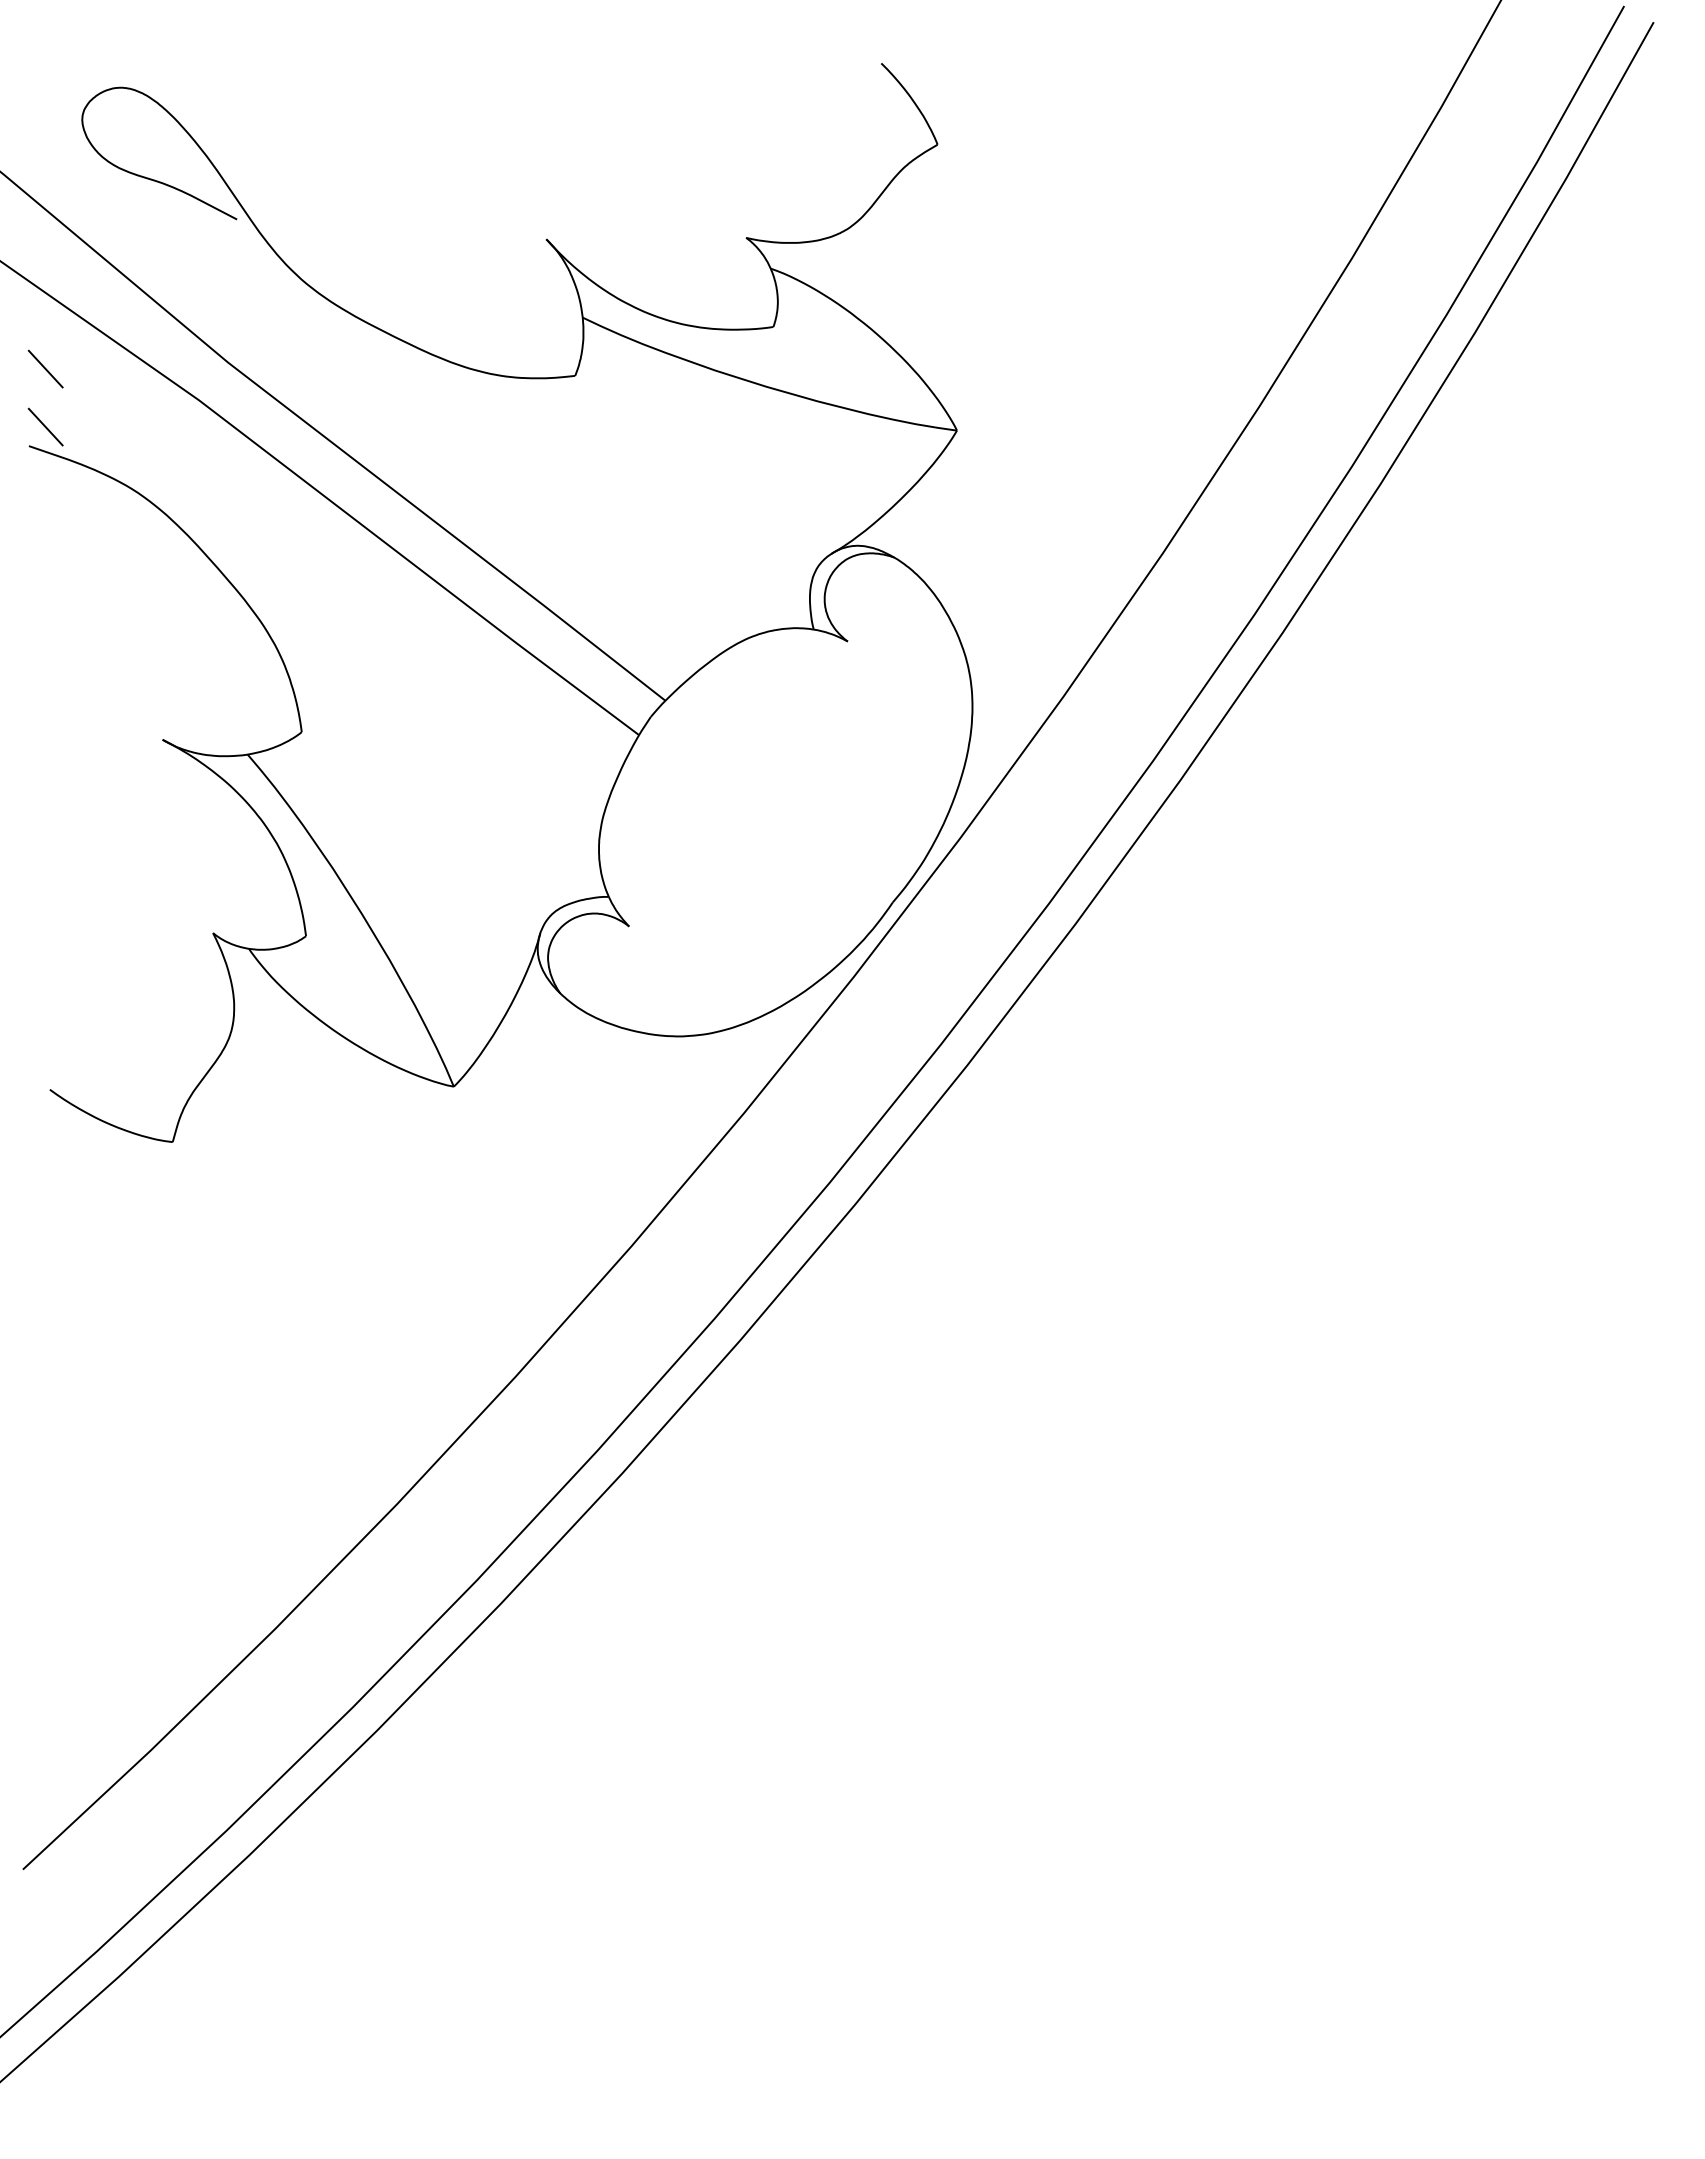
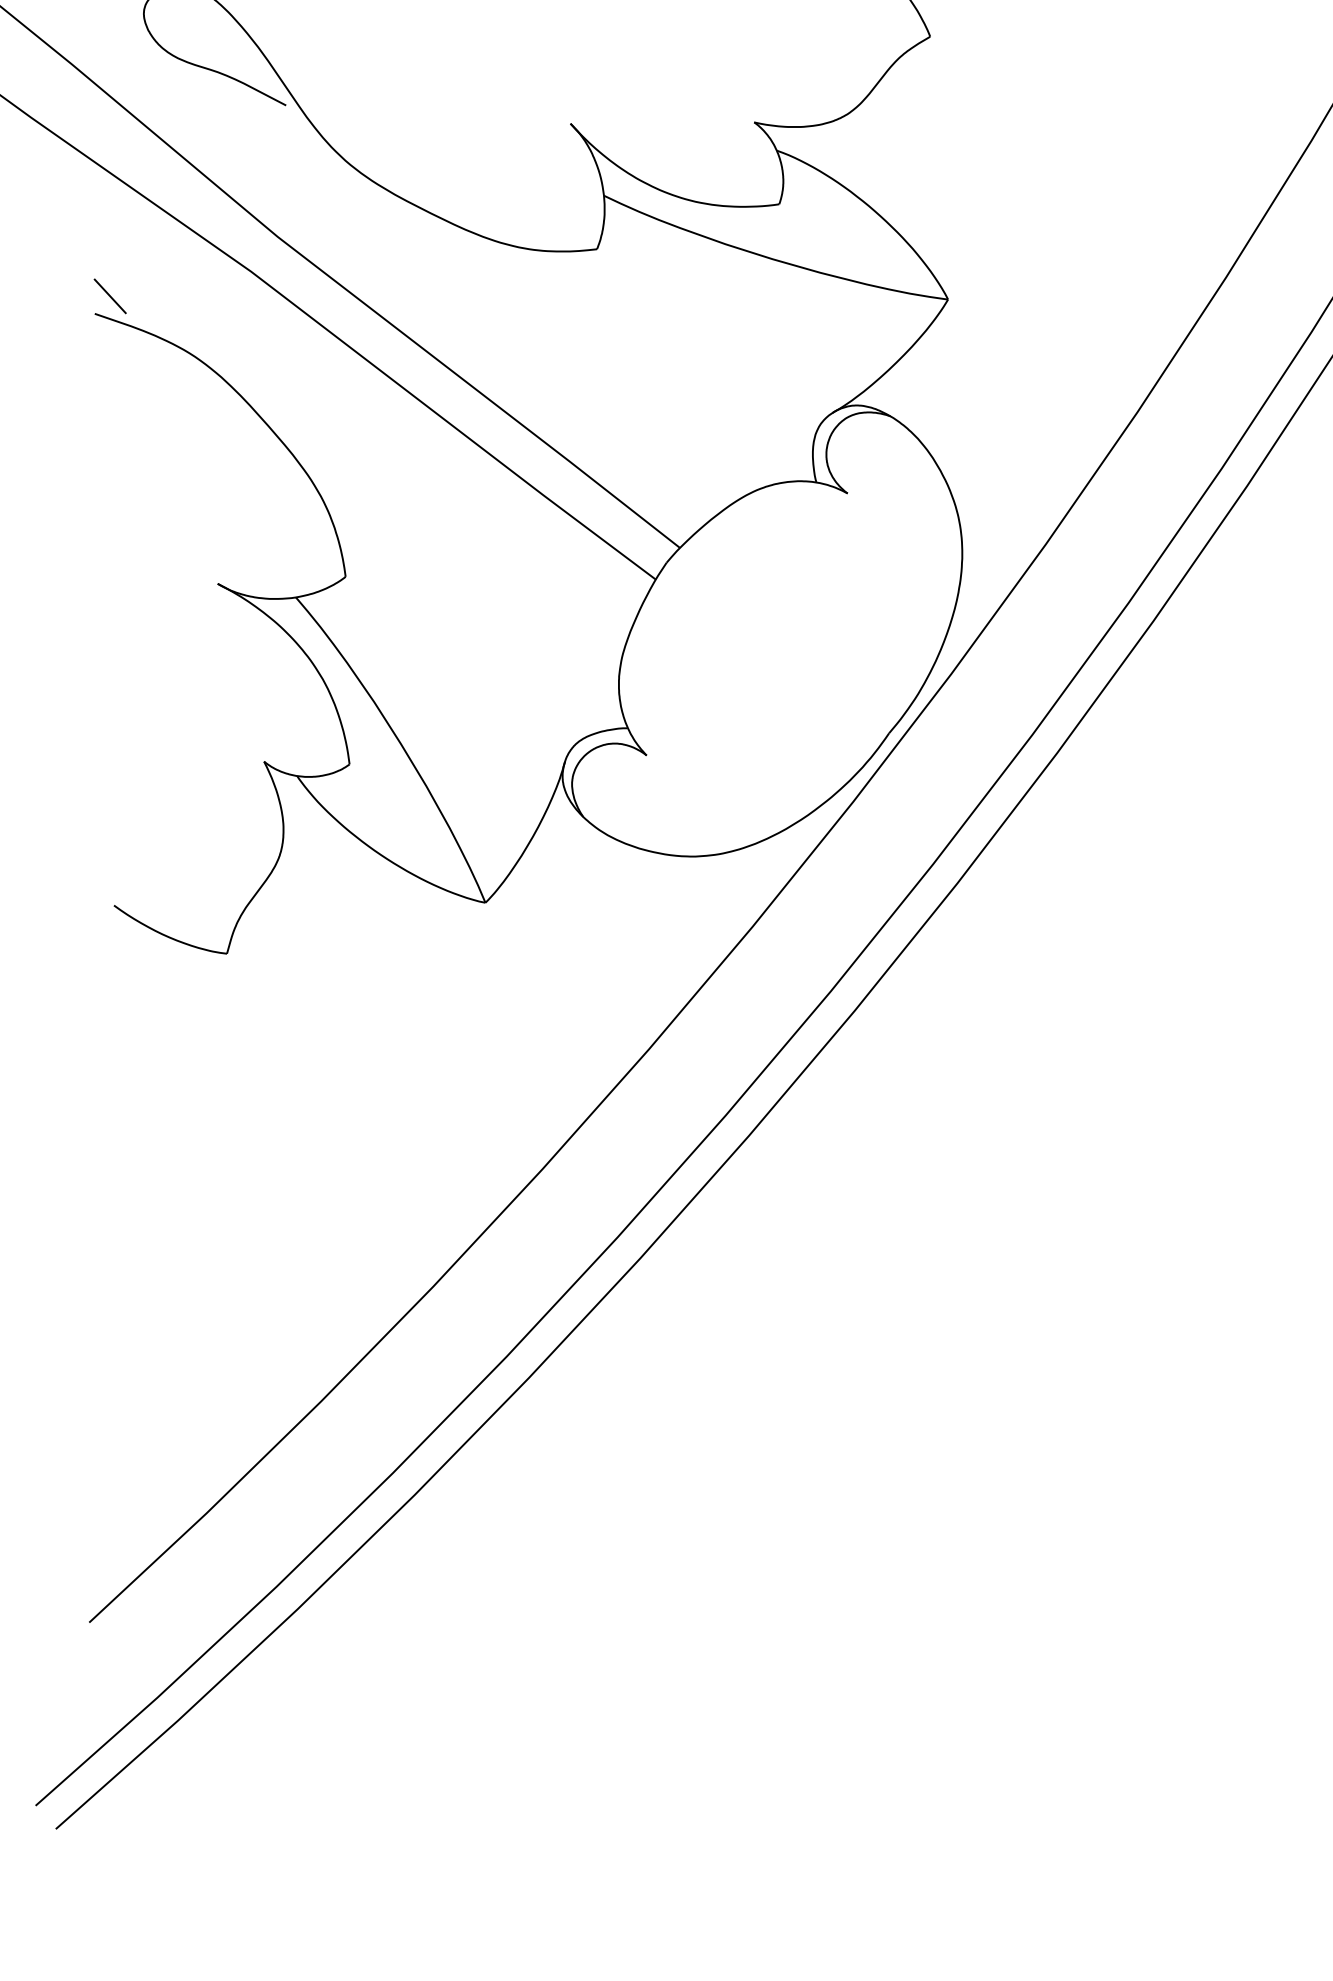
line: (45, 368) -> (110, 242), removed

